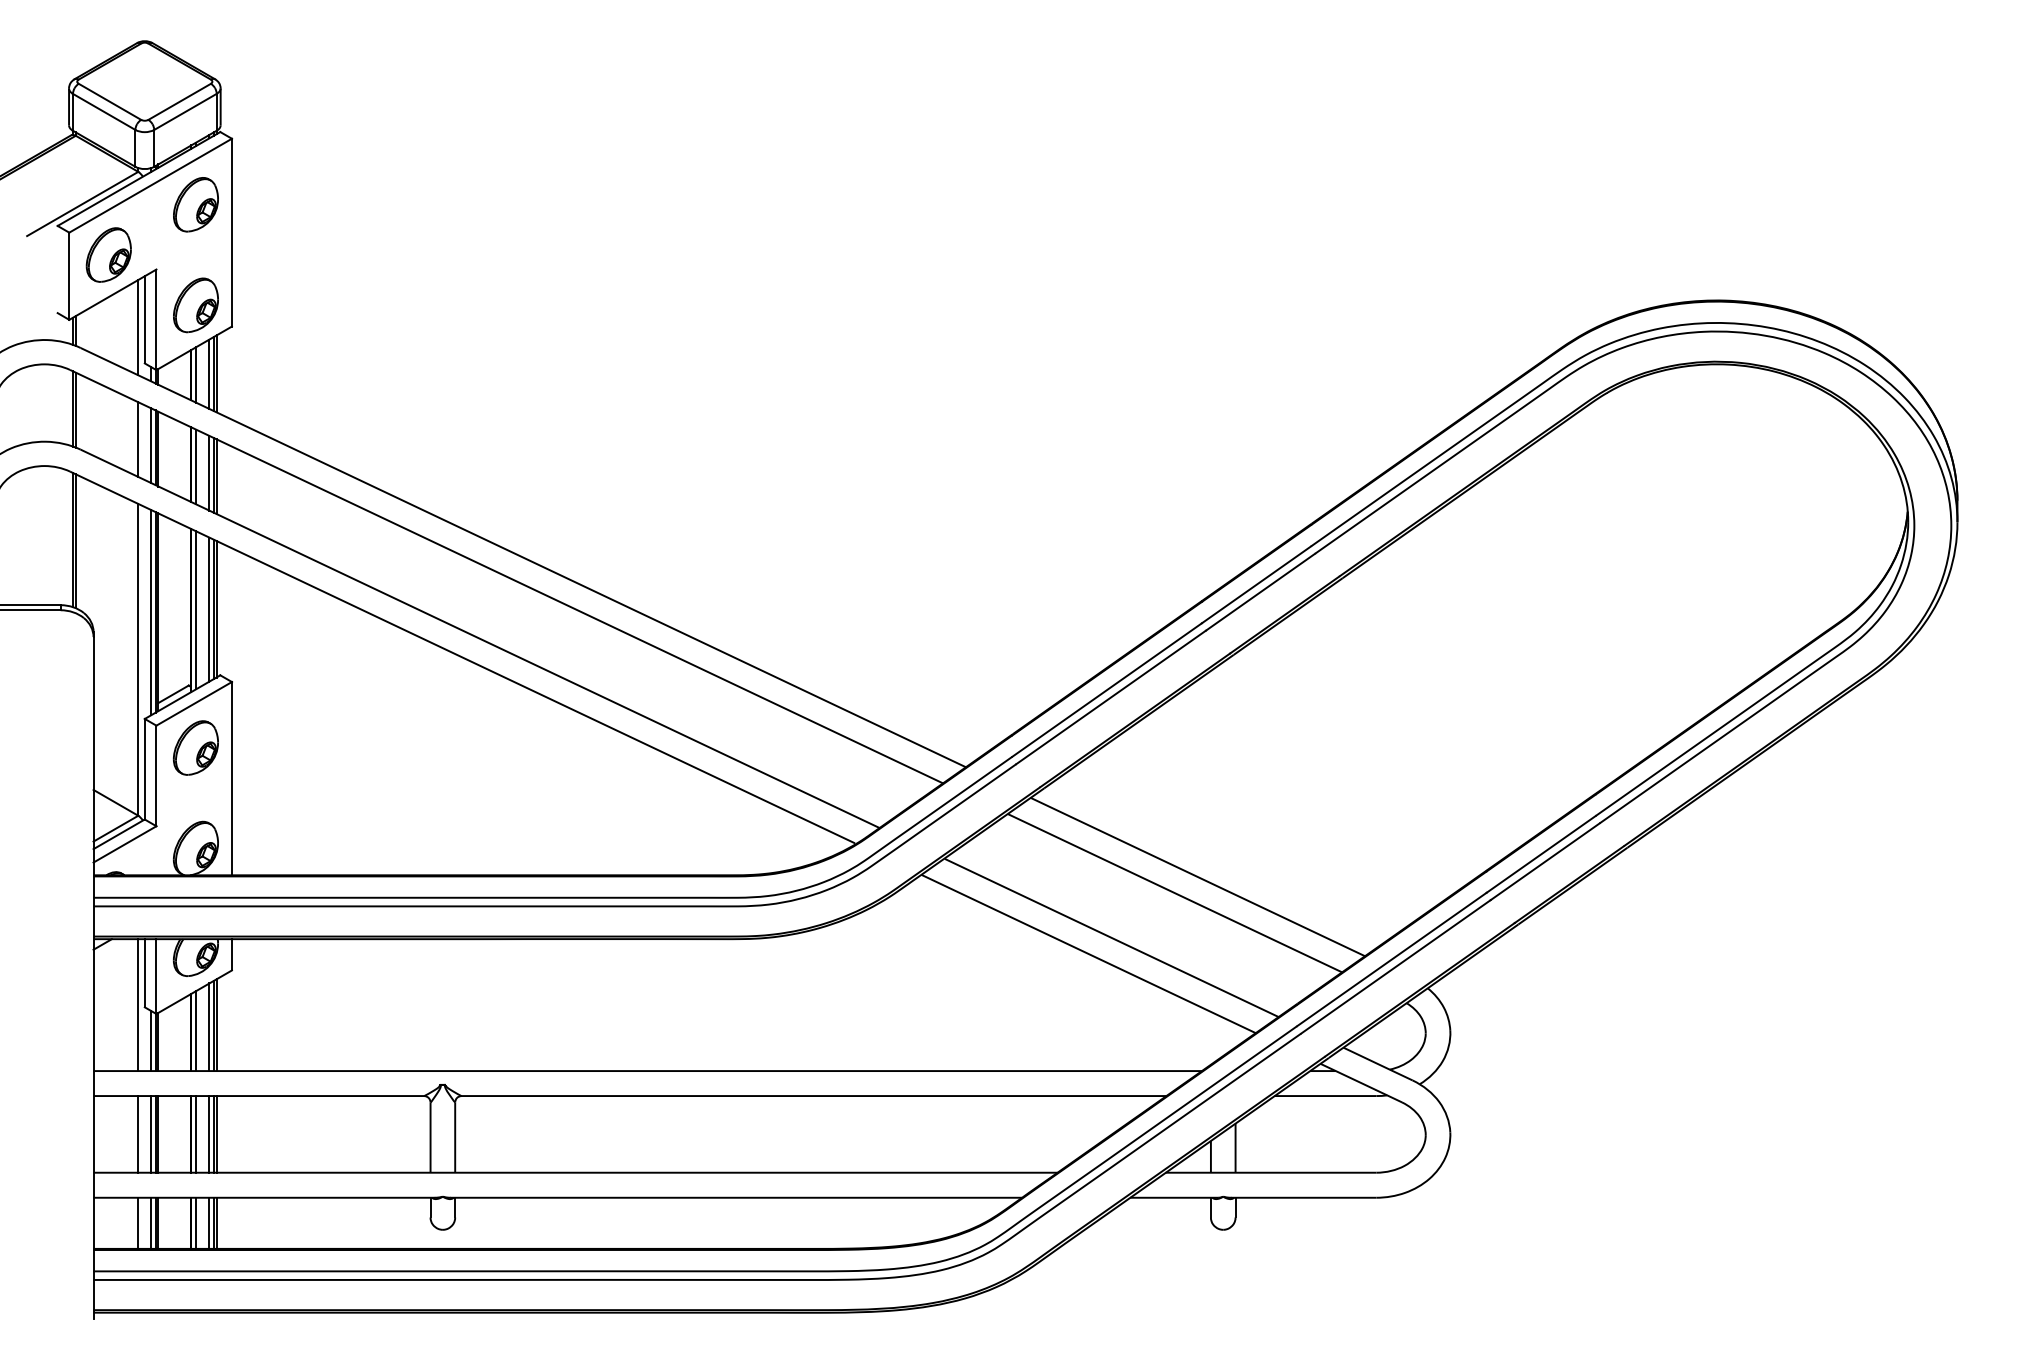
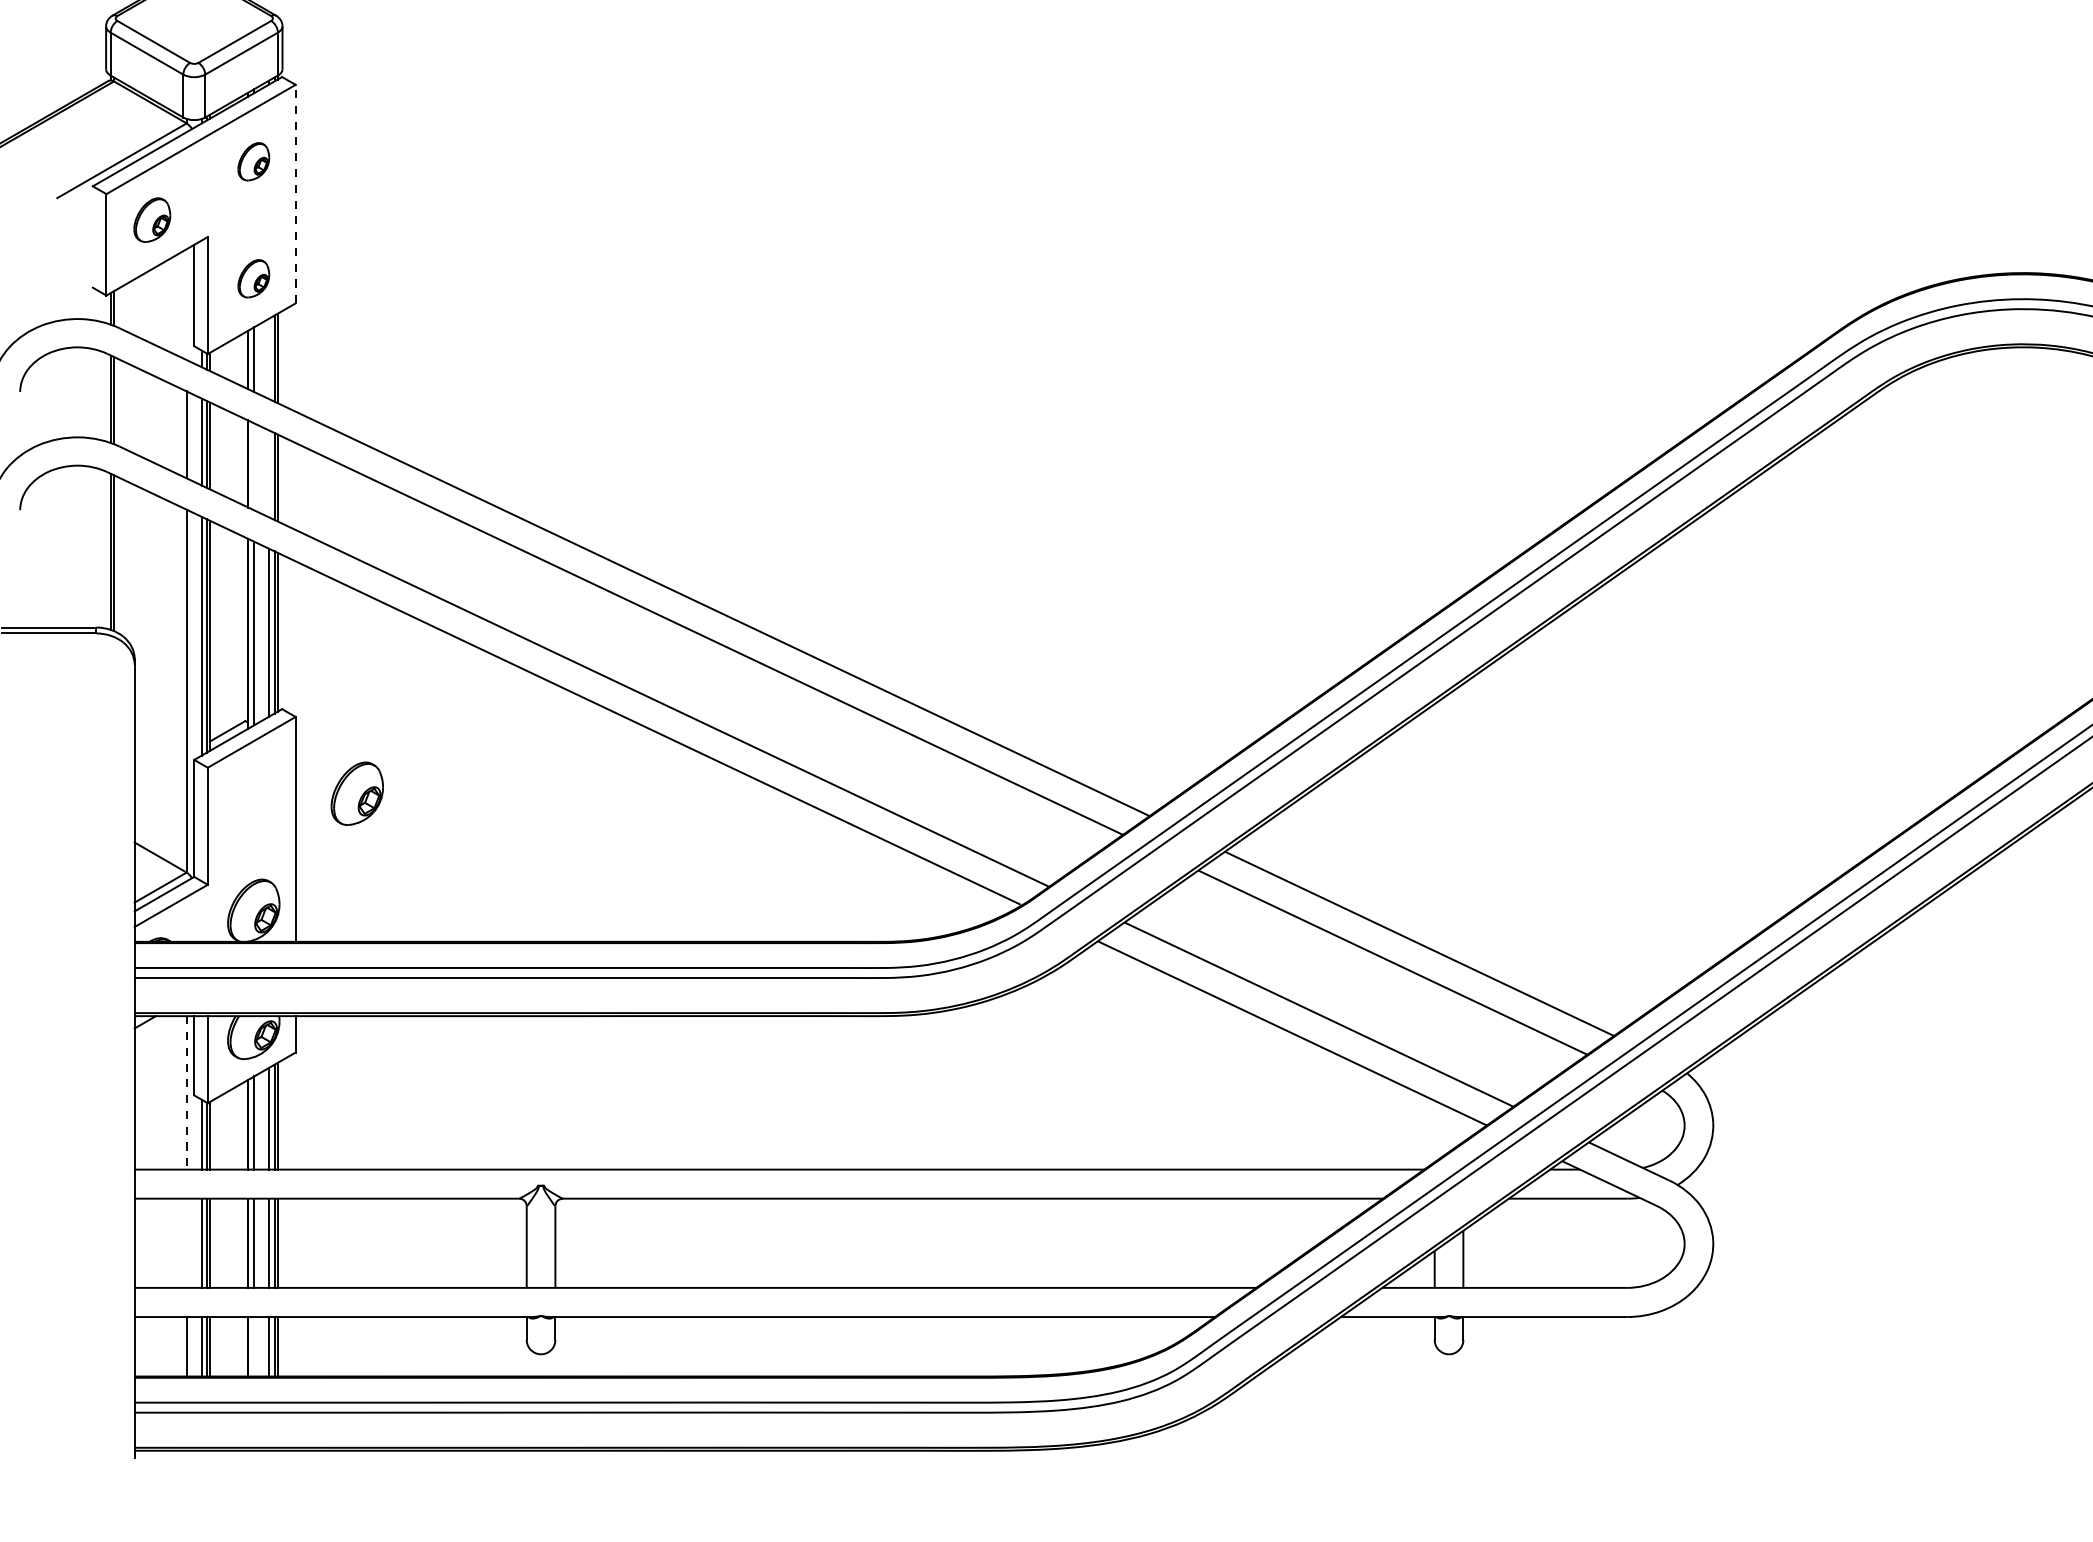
part: (195, 204) -> (253, 161), size x0.6
line: (231, 232) -> (295, 193), solid -> dashed
part: (108, 254) -> (152, 219), size x0.7
part: (195, 305) -> (253, 278), size x0.6
line: (138, 327) -> (186, 304), removed
line: (209, 373) -> (269, 357), removed
line: (196, 466) -> (254, 466), removed
line: (209, 472) -> (269, 473), removed
part: (195, 747) -> (356, 793), moved
line: (138, 1005) -> (186, 1093), solid -> dashed
line: (138, 1134) -> (186, 1243), removed
line: (196, 1222) -> (254, 1345), removed

